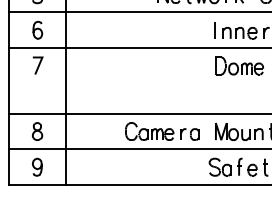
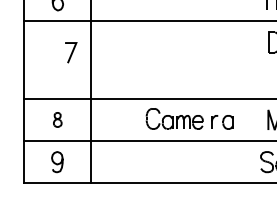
line: (38, 65) -> (71, 52), moved
part: (37, 131) -> (57, 119), size x0.7
part: (162, 131) -> (189, 118), moved

